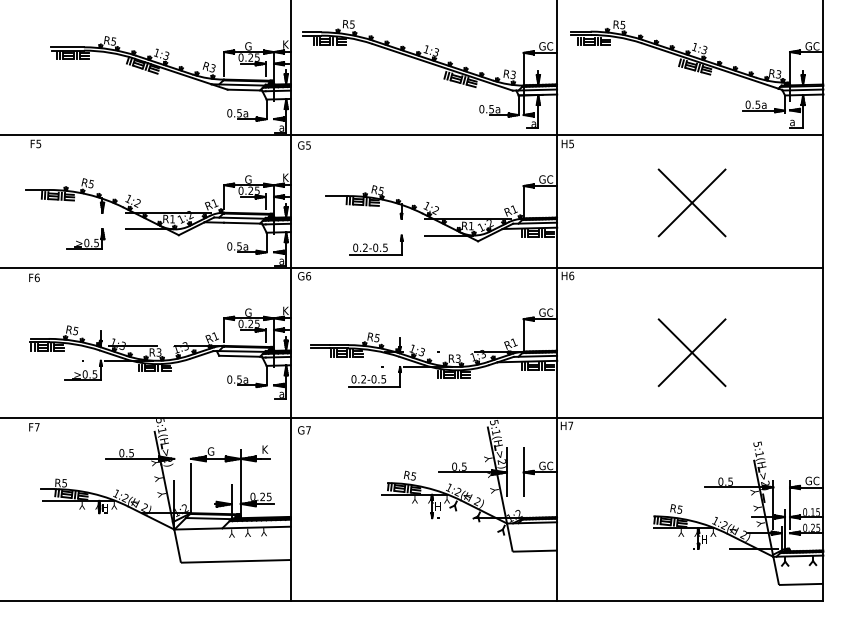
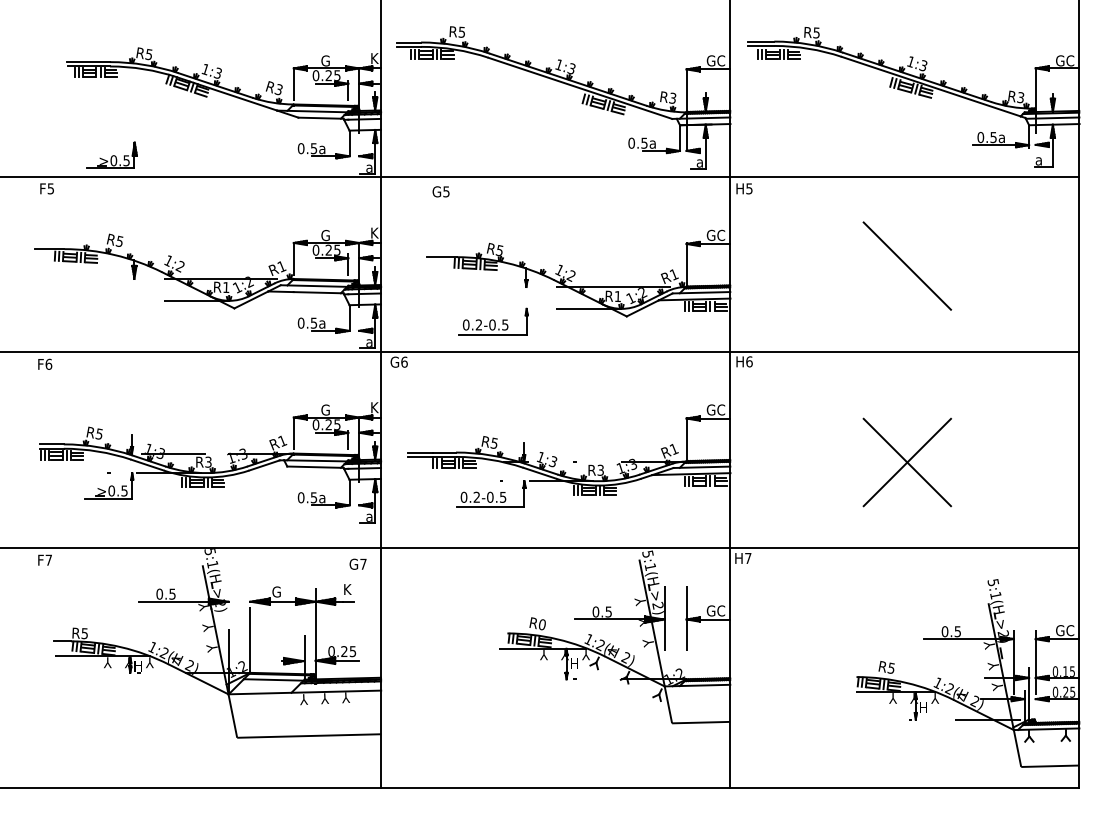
text: (303, 145) -> (440, 191), moved
line: (692, 202) -> (907, 265), removed
part: (85, 238) -> (111, 154), moved
text: (303, 429) -> (357, 563), moved
text: (413, 476) -> (541, 624), R5 -> R0

